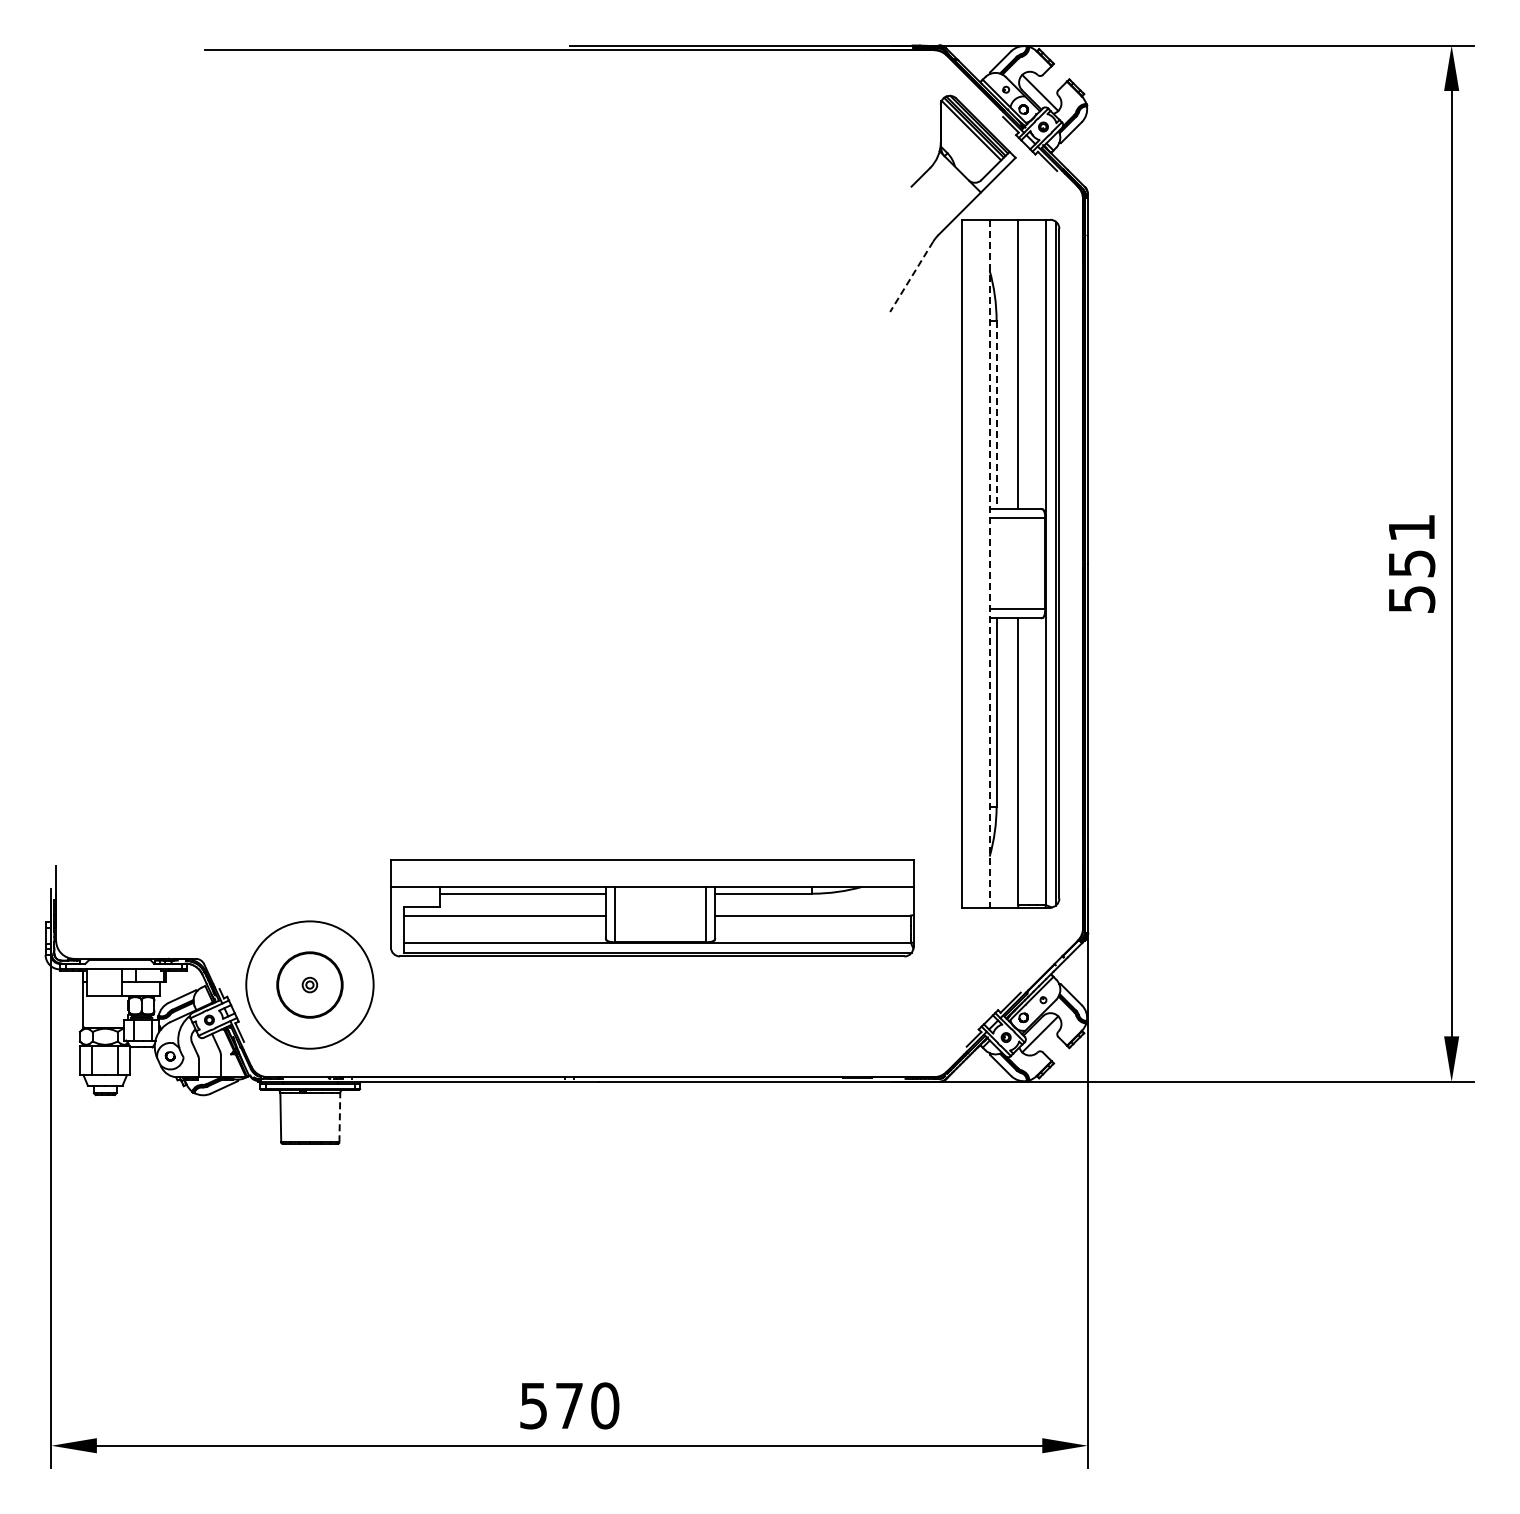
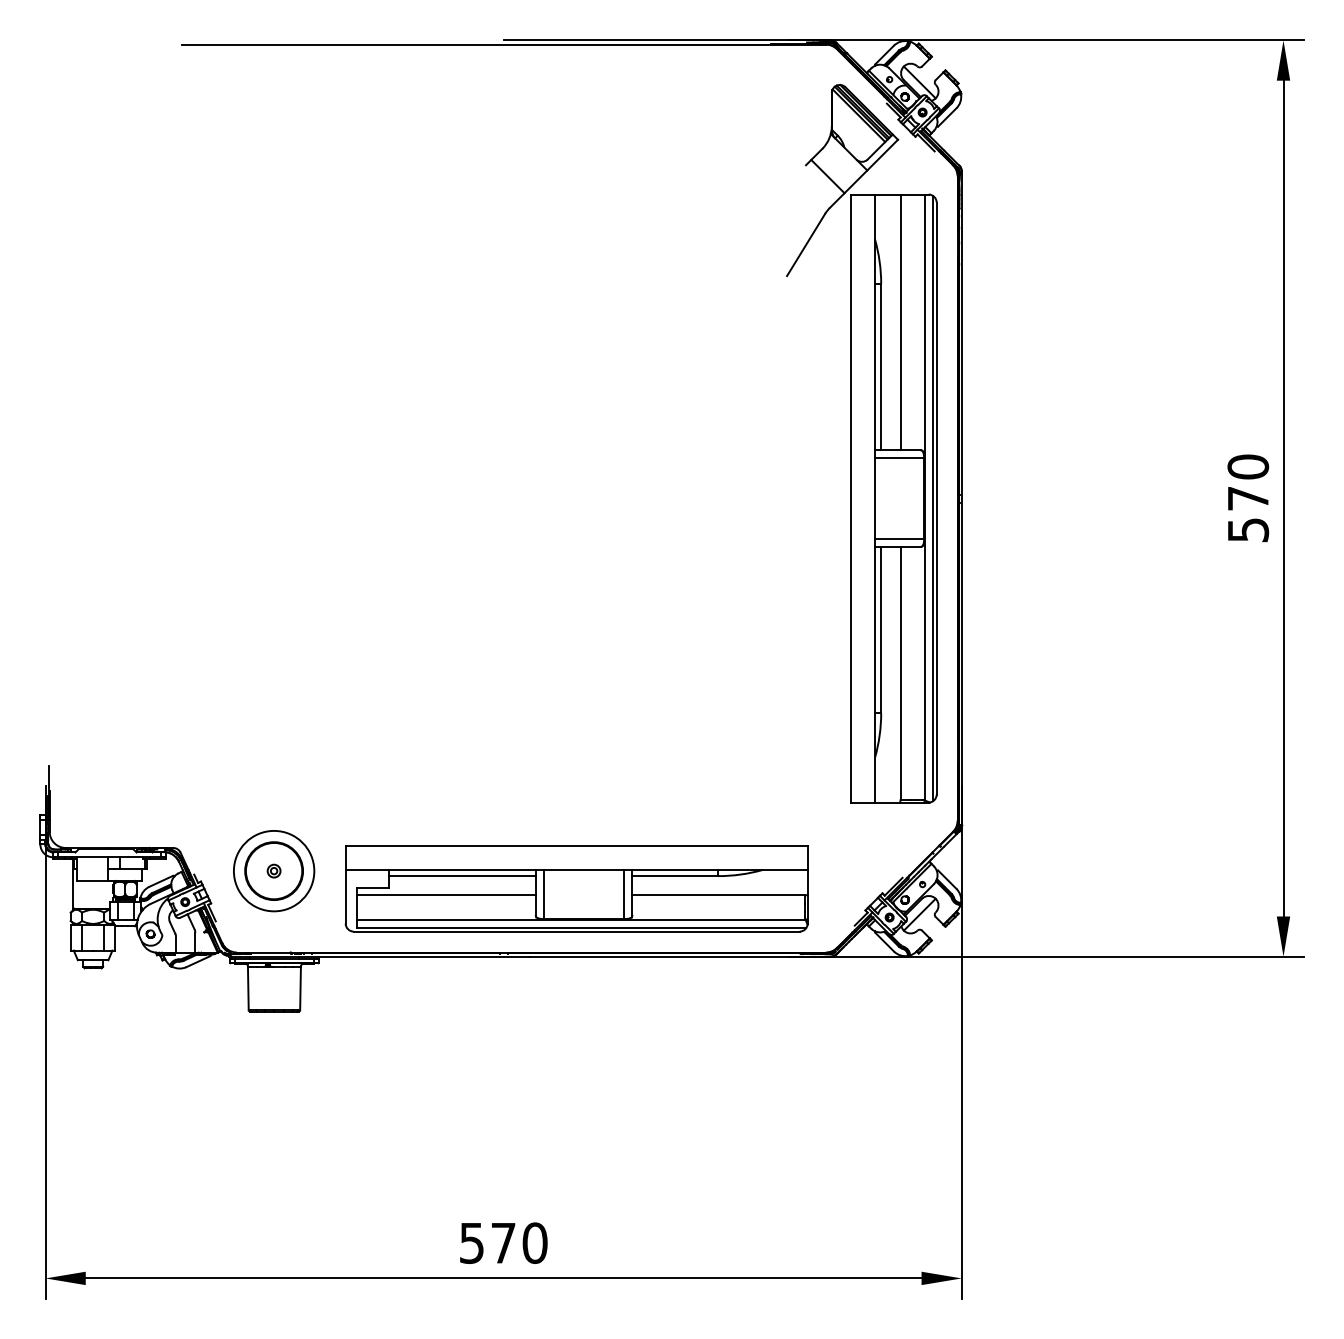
line: (936, 199) -> (828, 176), added
line: (911, 277) -> (805, 245), dashed -> solid
line: (996, 415) -> (881, 367), dashed -> solid
text: (1411, 545) -> (1247, 482), 551 -> 570
line: (989, 563) -> (874, 498), dashed -> solid
part: (652, 908) -> (576, 889), moved
circle: (309, 984) -> (273, 870), size x0.71
line: (339, 1117) -> (300, 988), dashed -> solid

